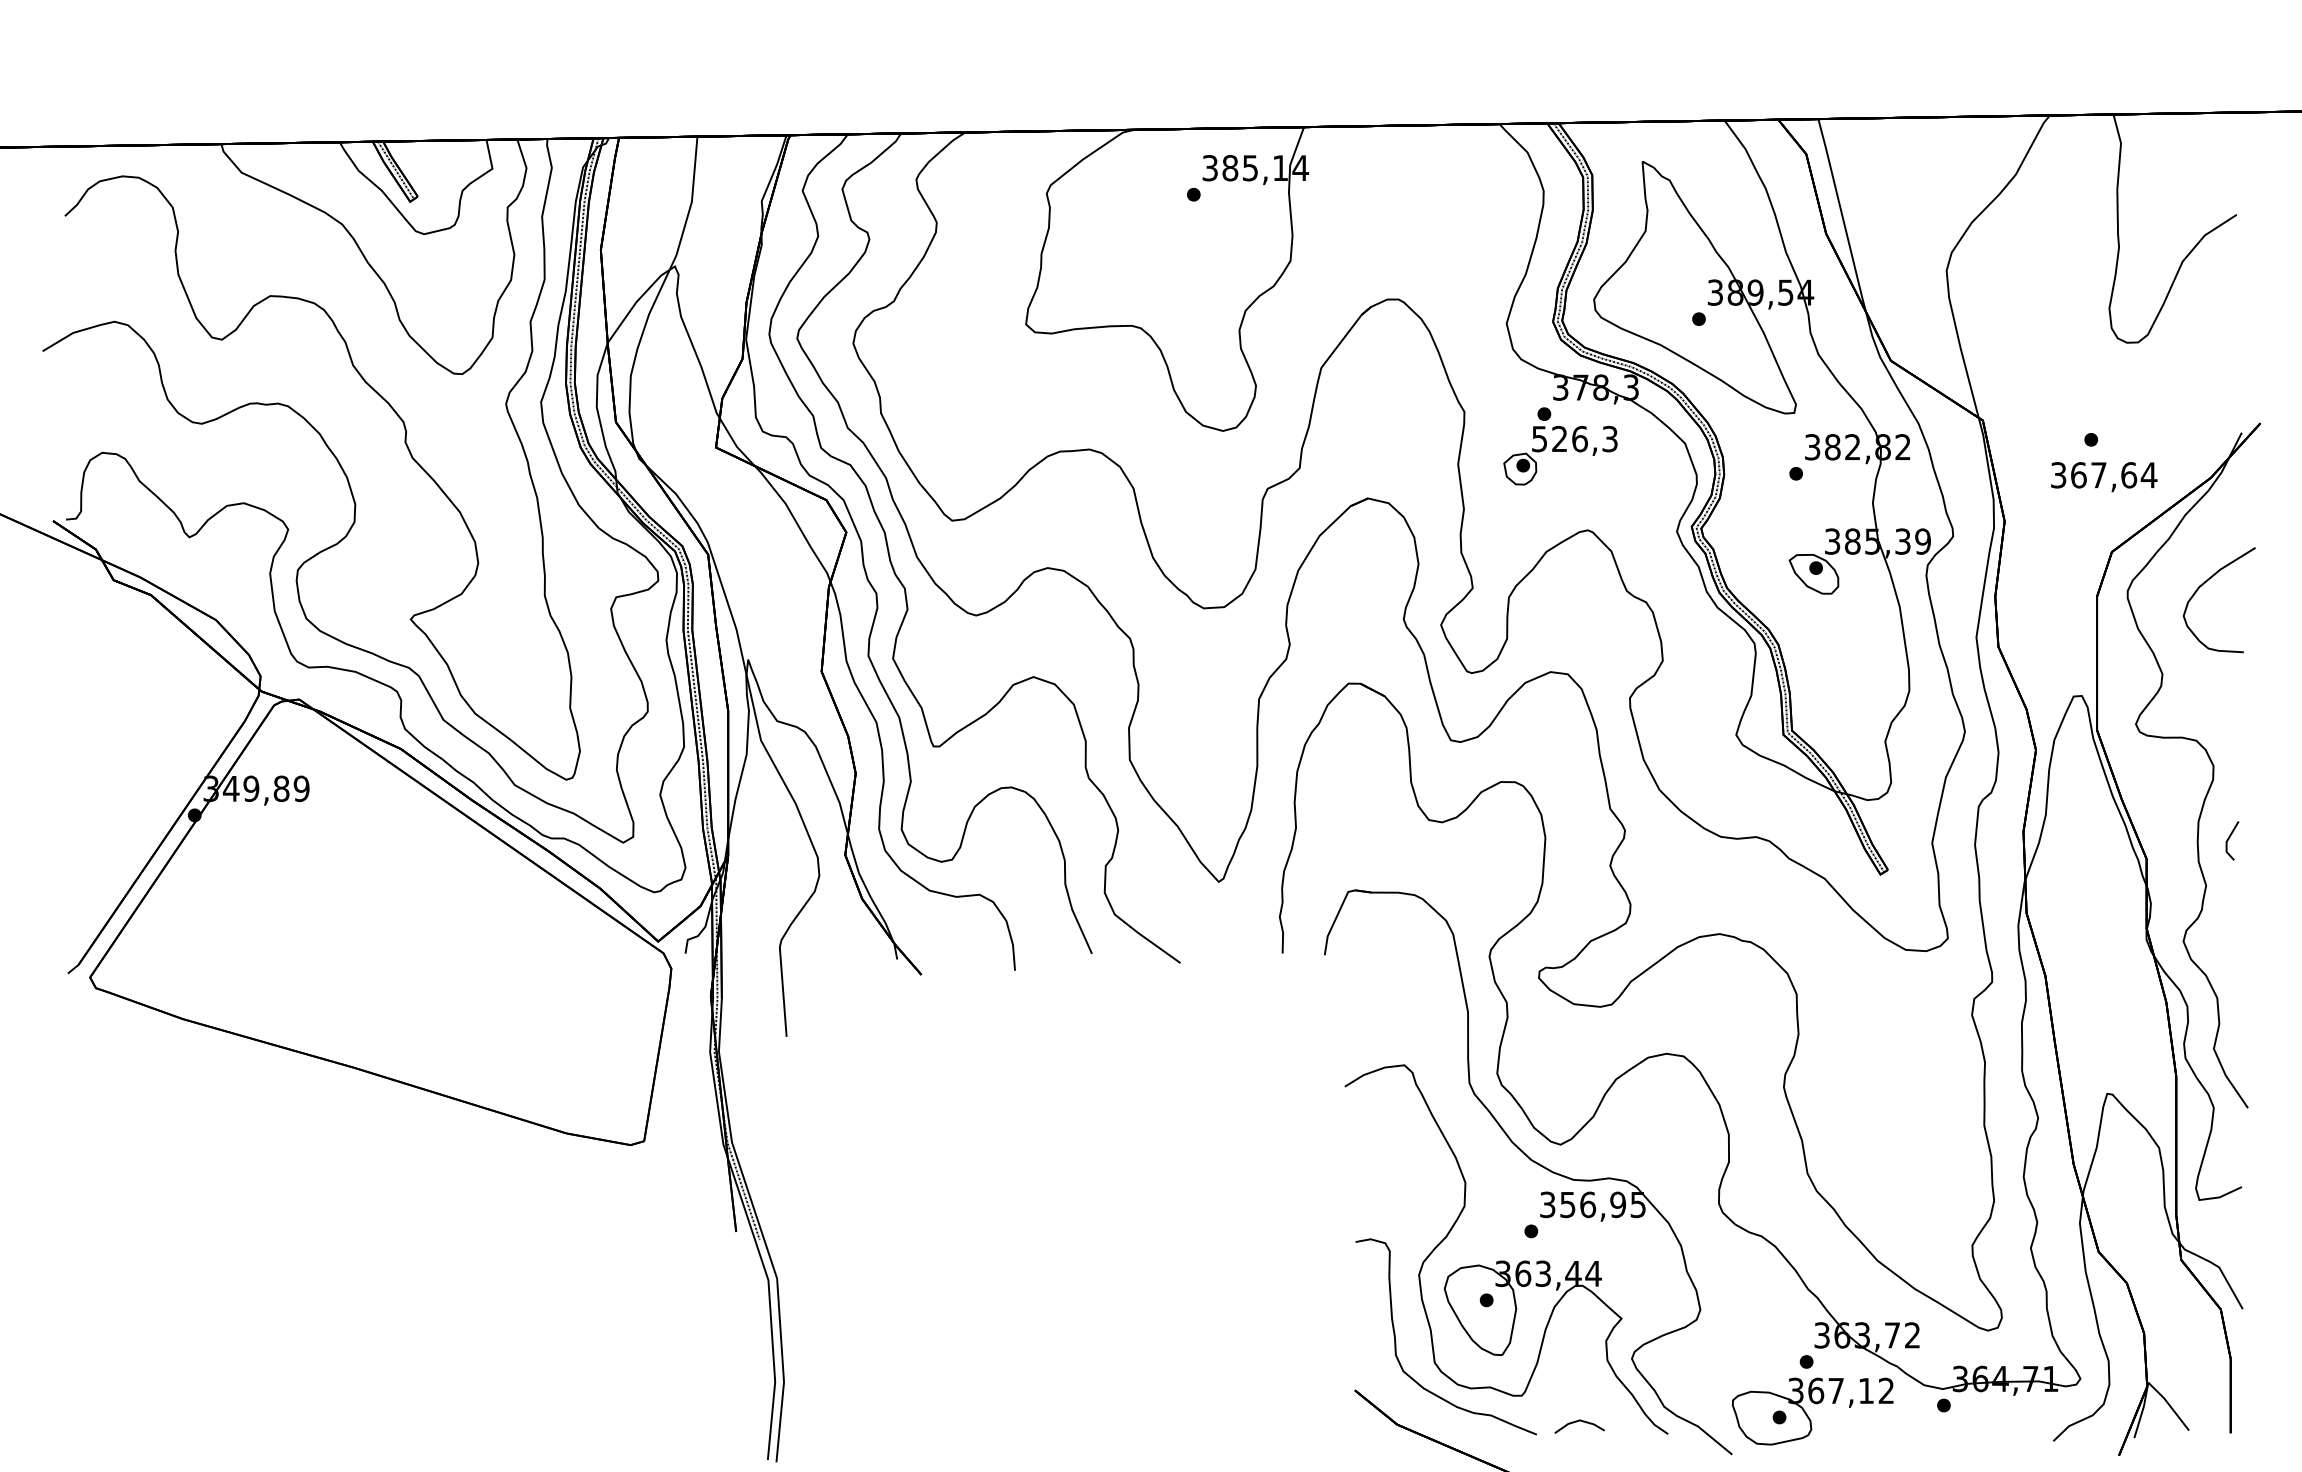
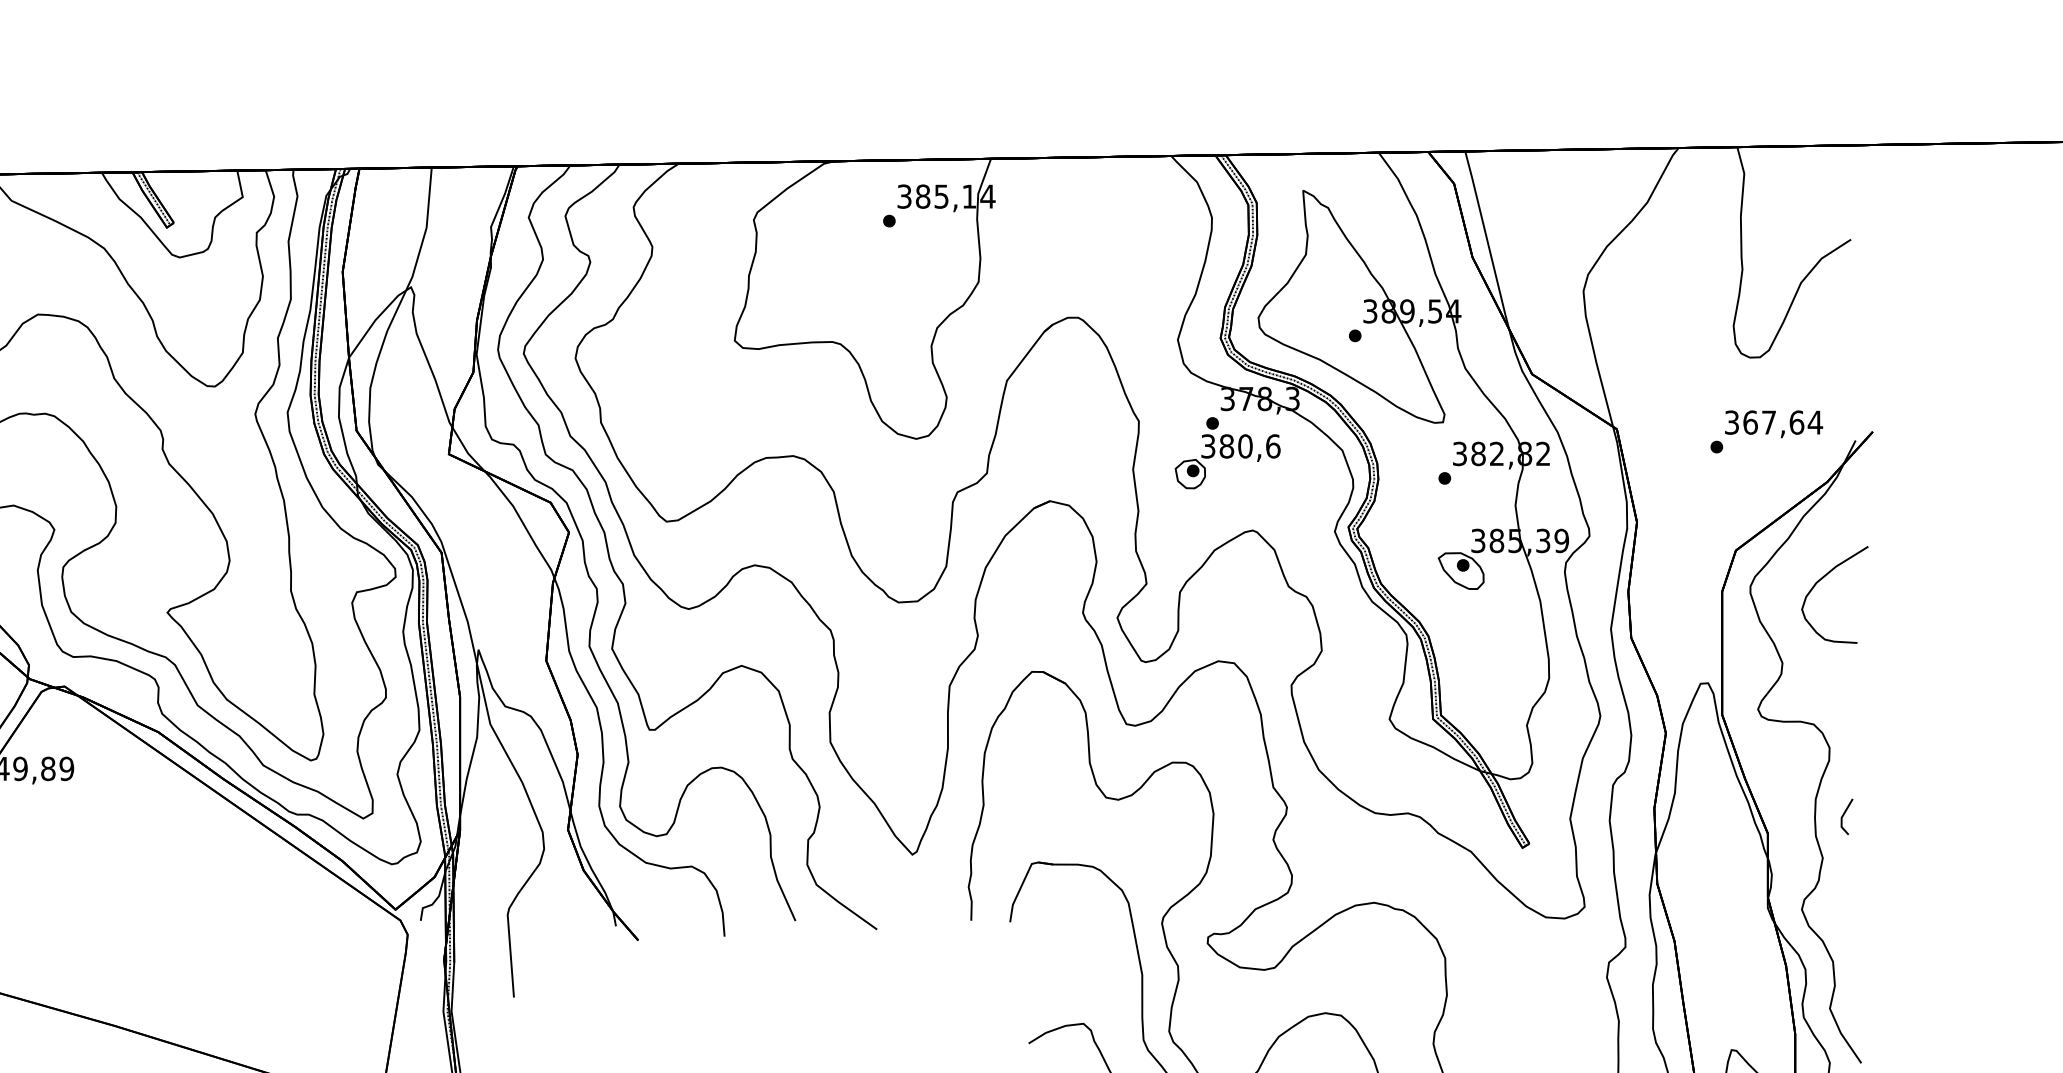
text: (1575, 438) -> (1241, 445), 526,3 -> 380,6
text: (2104, 477) -> (1774, 424), moved

